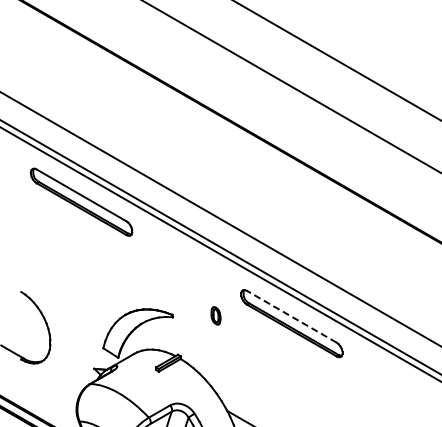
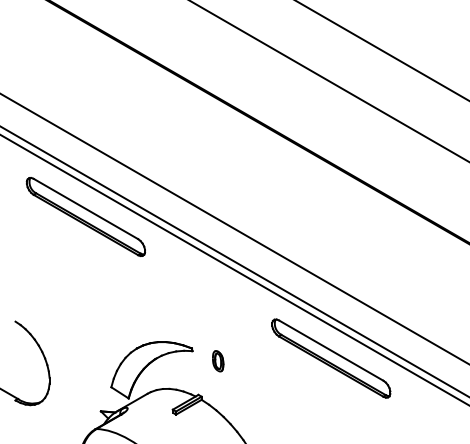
part: (215, 315) -> (217, 360), moved
line: (291, 316) -> (330, 350), dashed -> solid

